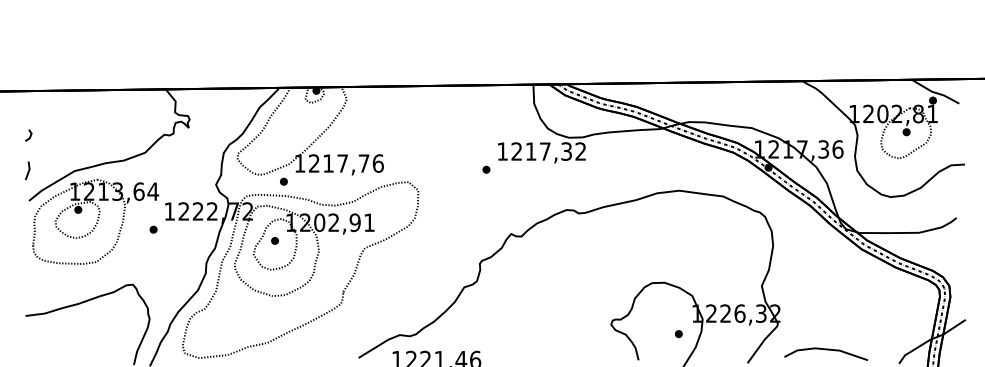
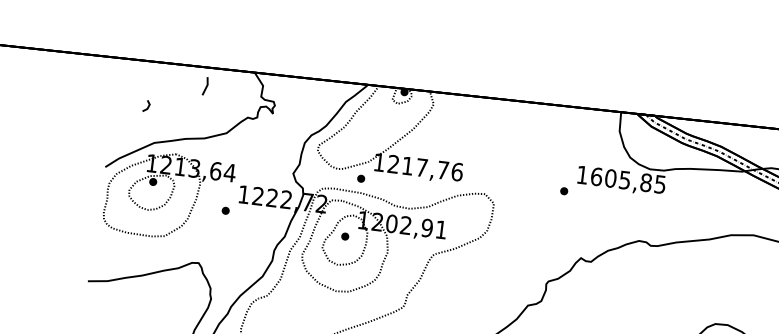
line: (29, 135) -> (147, 106), moved
text: (548, 151) -> (628, 180), 1217,32 -> 1605,85
line: (28, 170) -> (206, 86), moved

